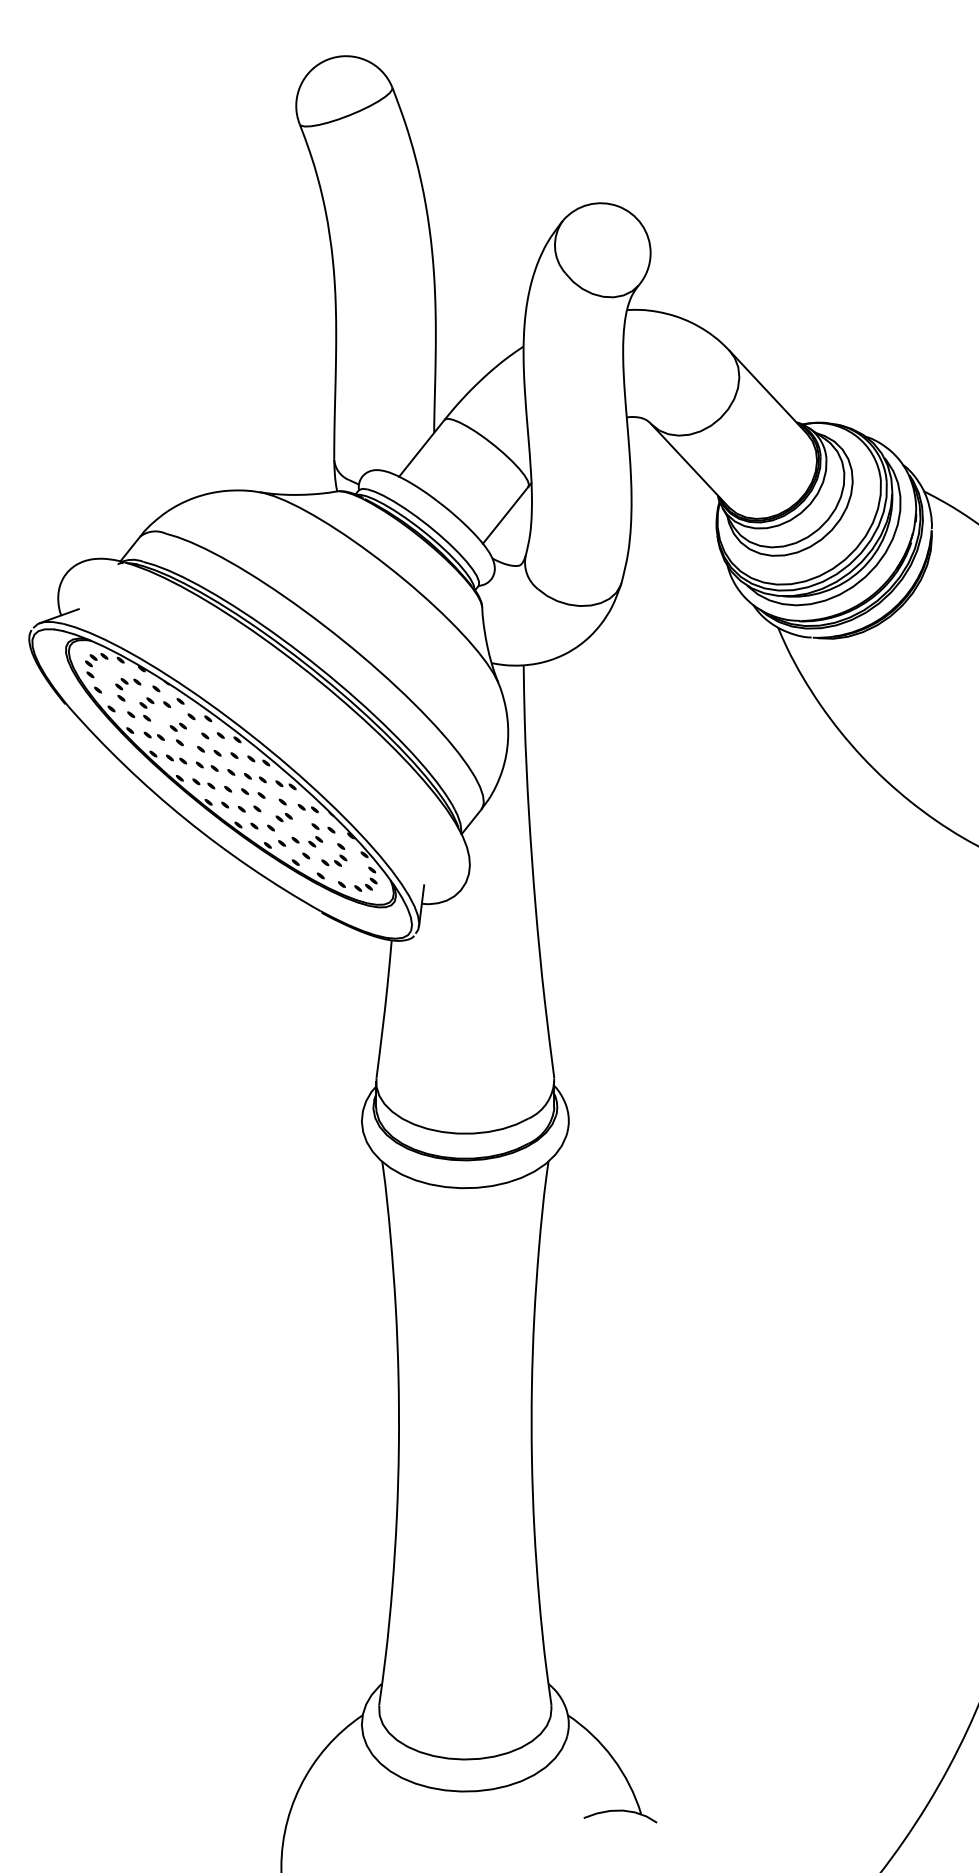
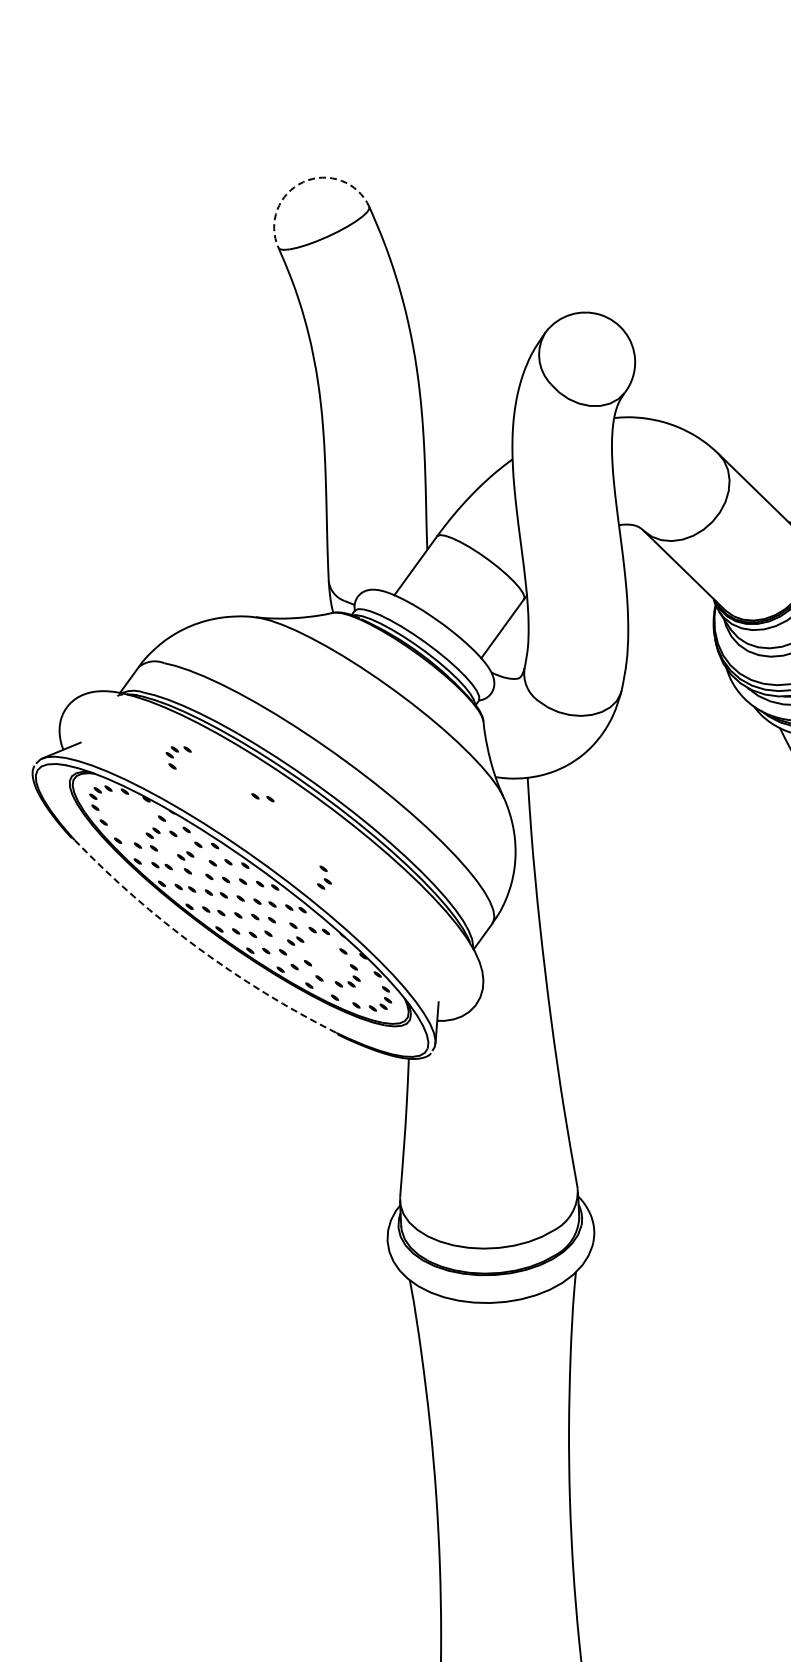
arc: (327, 59) -> (303, 181), solid -> dashed
part: (257, 672) -> (262, 797), added
part: (128, 689) -> (179, 757), moved
arc: (185, 819) -> (197, 947), solid -> dashed
part: (315, 835) -> (323, 877), moved

